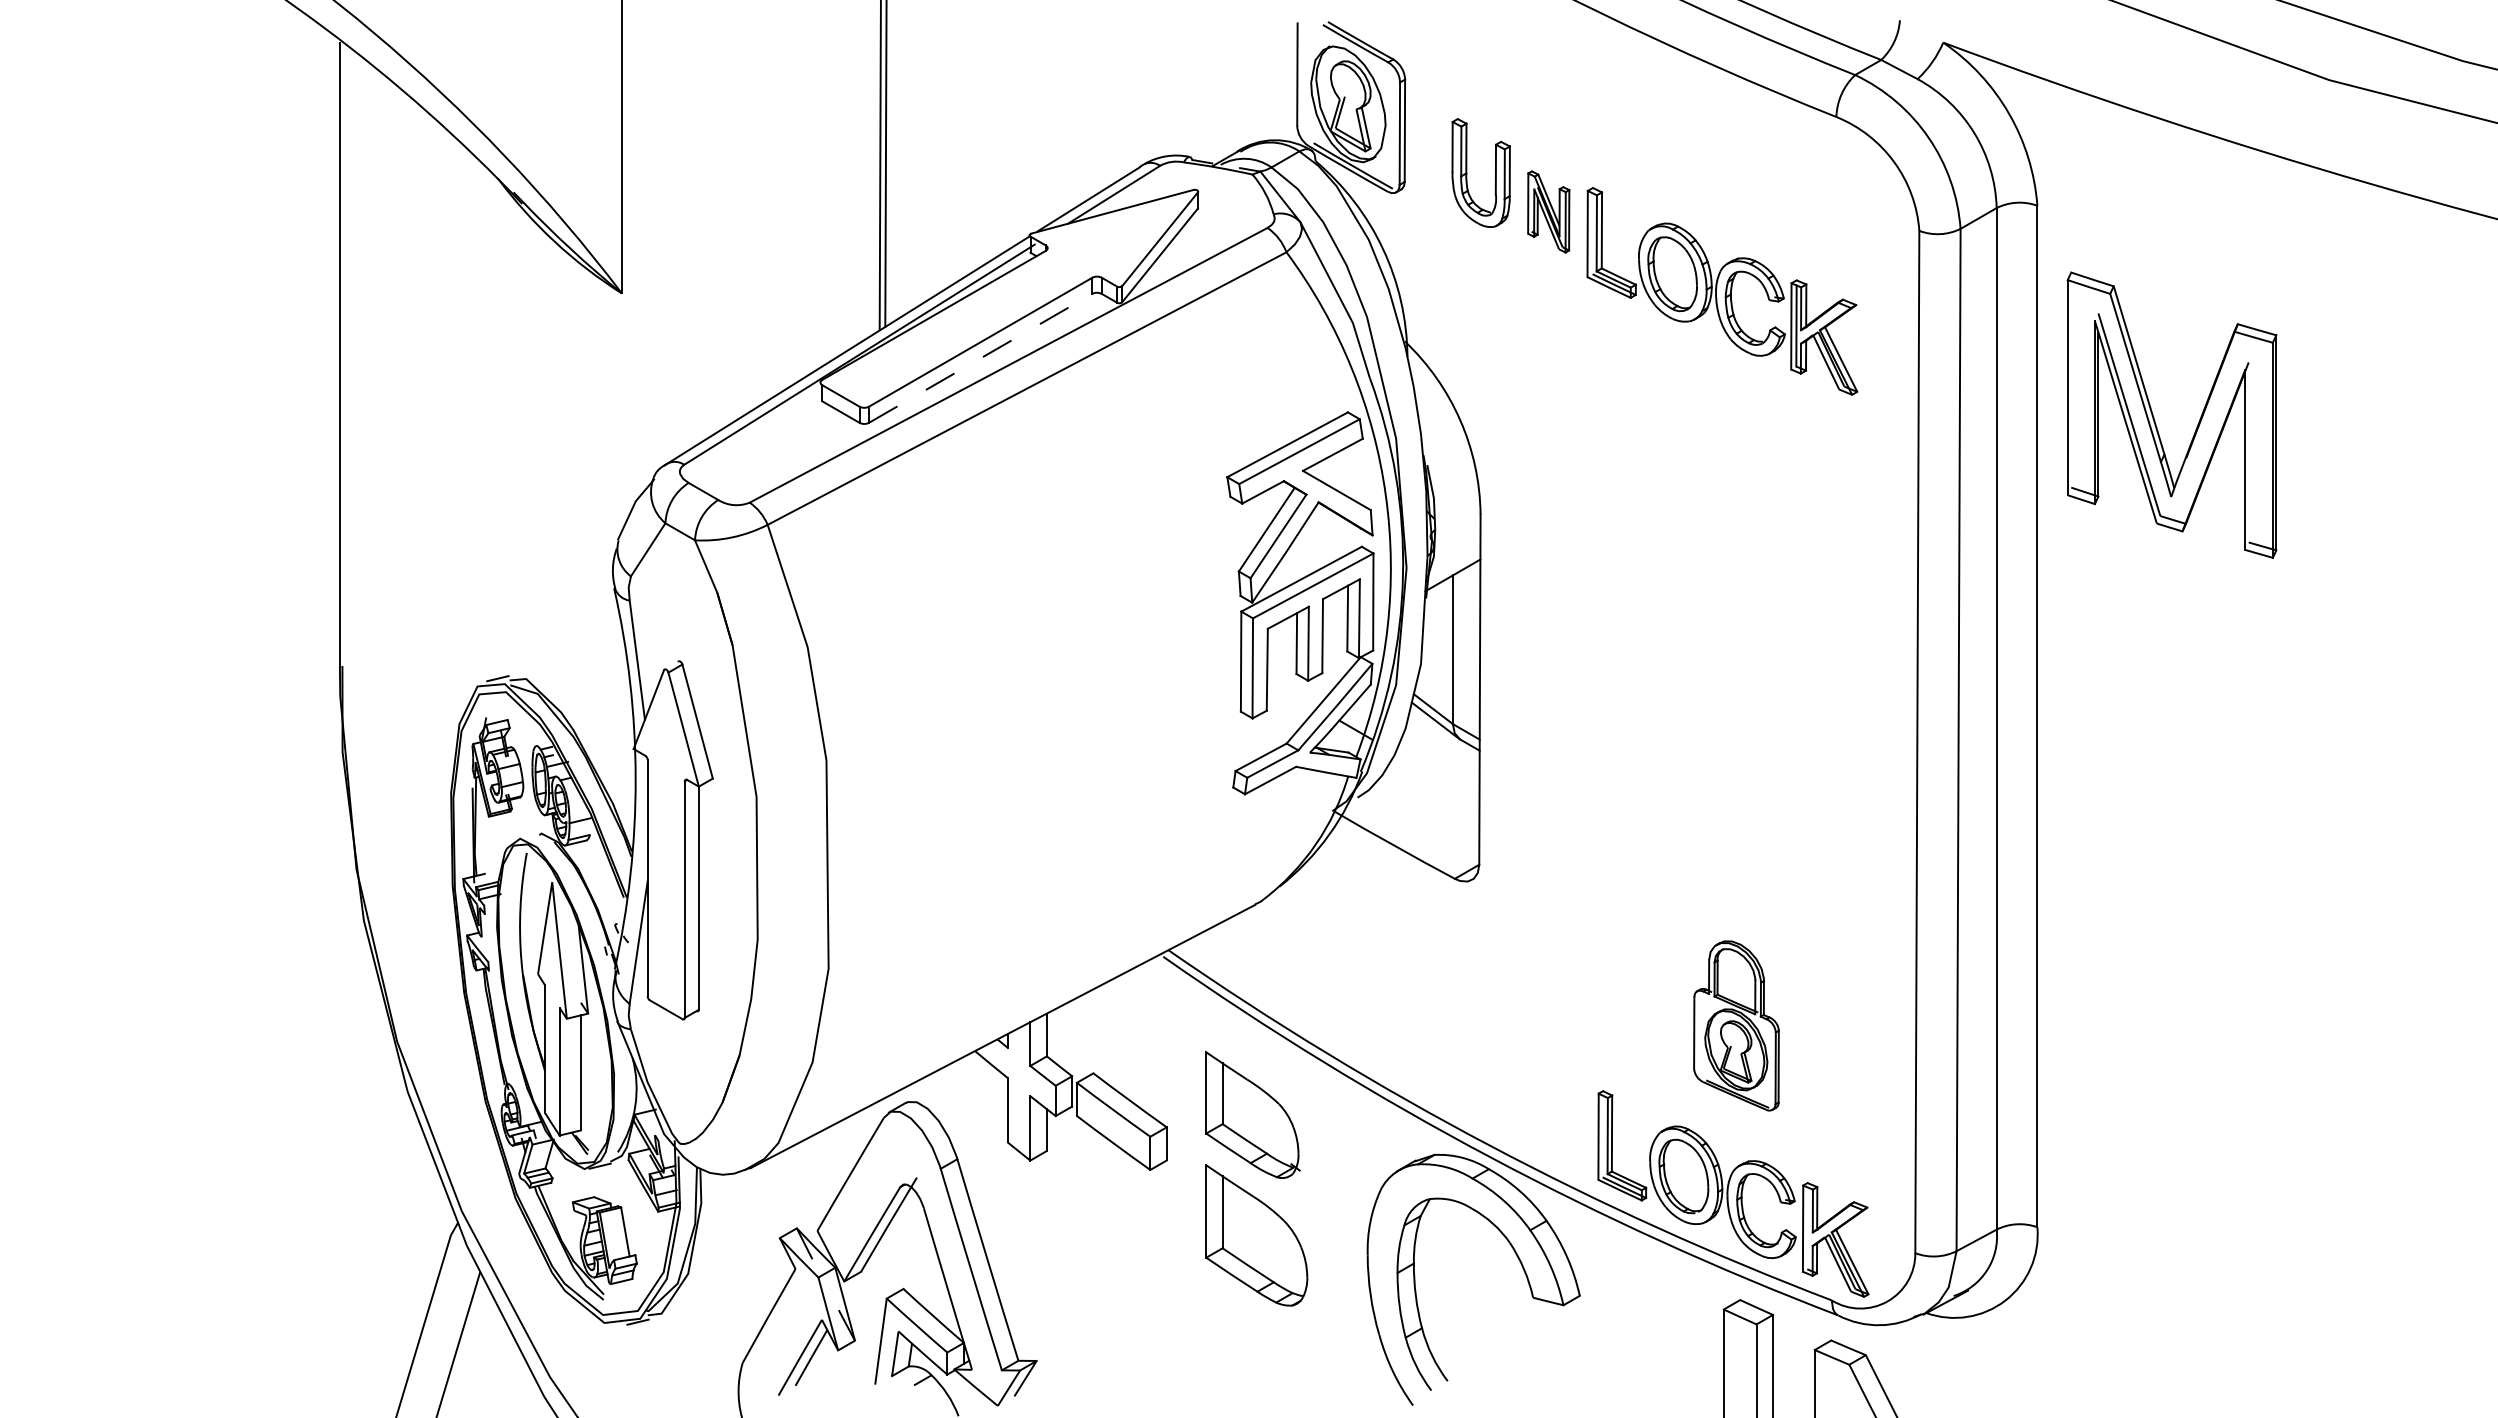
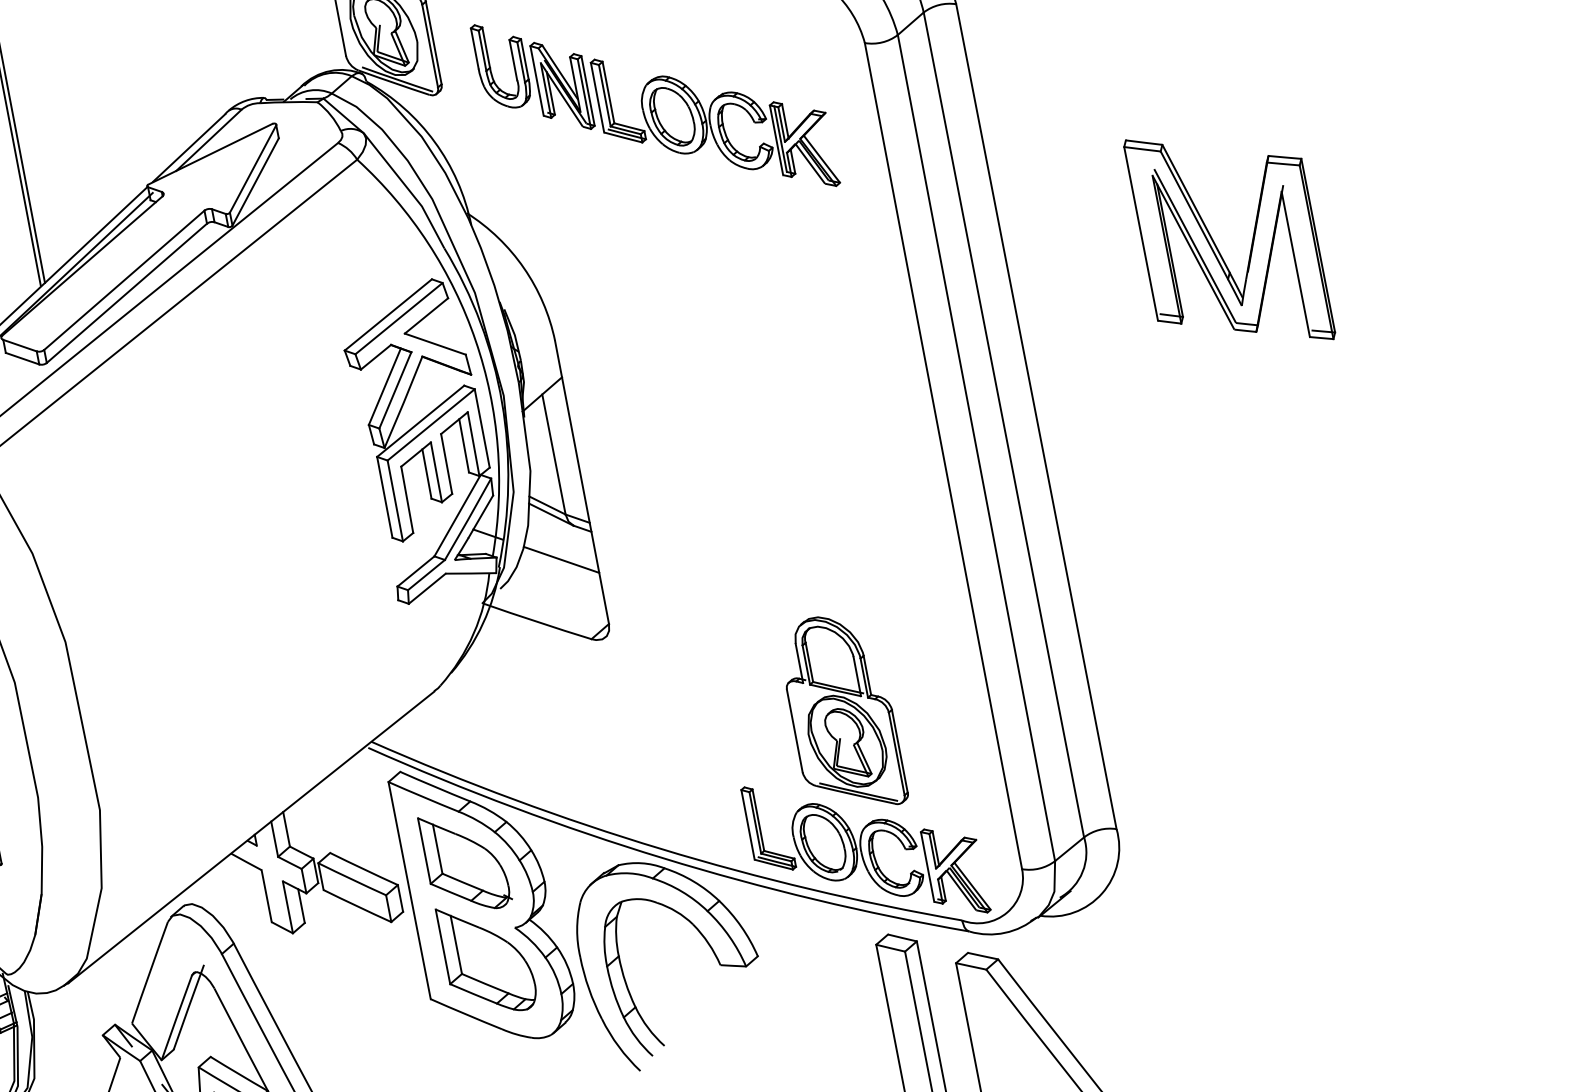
part: (1548, 211) -> (562, 85), size x1.43
line: (981, 358) -> (127, 293), dashed -> solid
part: (2155, 420) -> (1217, 246), moved
line: (1437, 777) -> (561, 560), added
part: (1736, 1025) -> (841, 713), size x1.43
part: (1265, 1167) -> (483, 902), added

